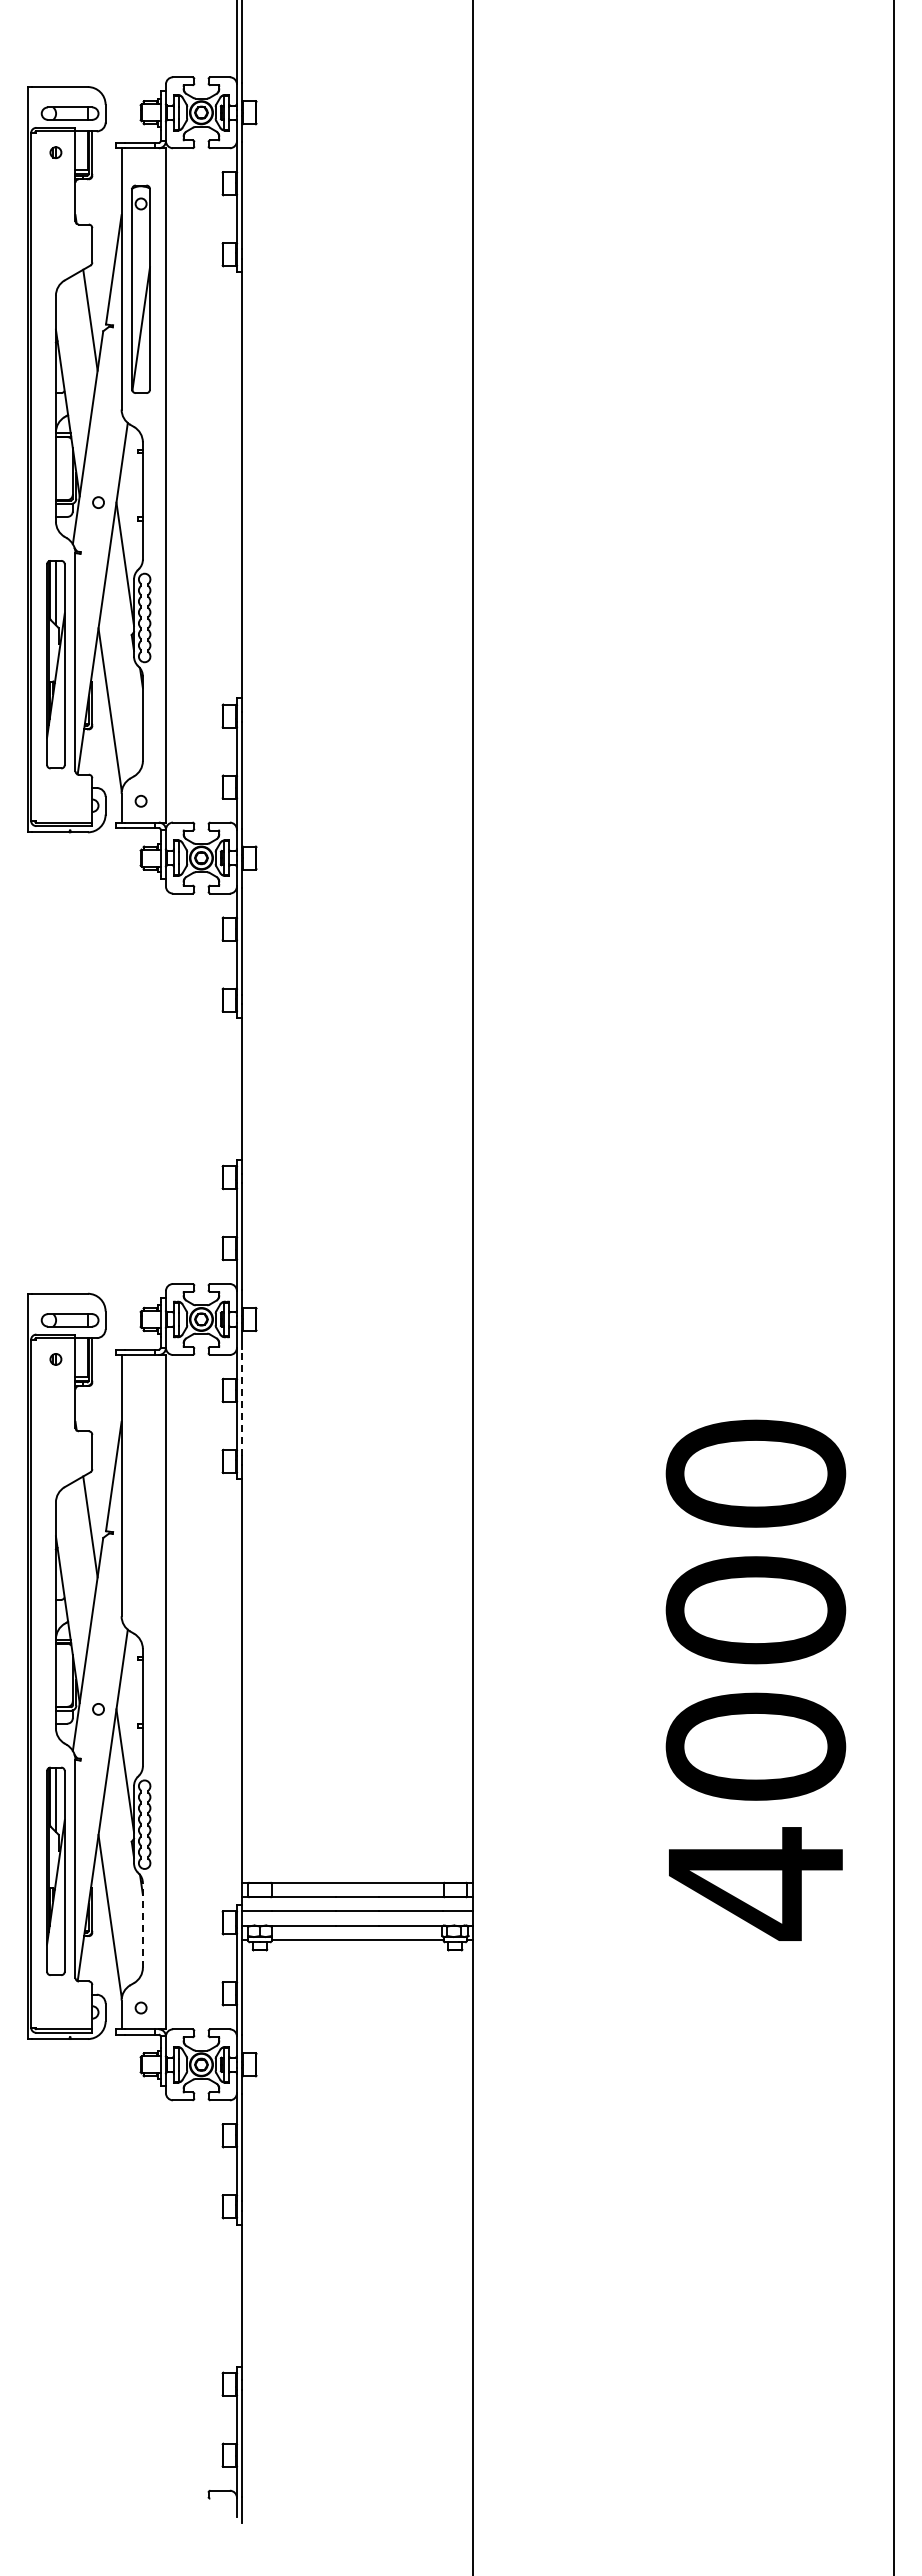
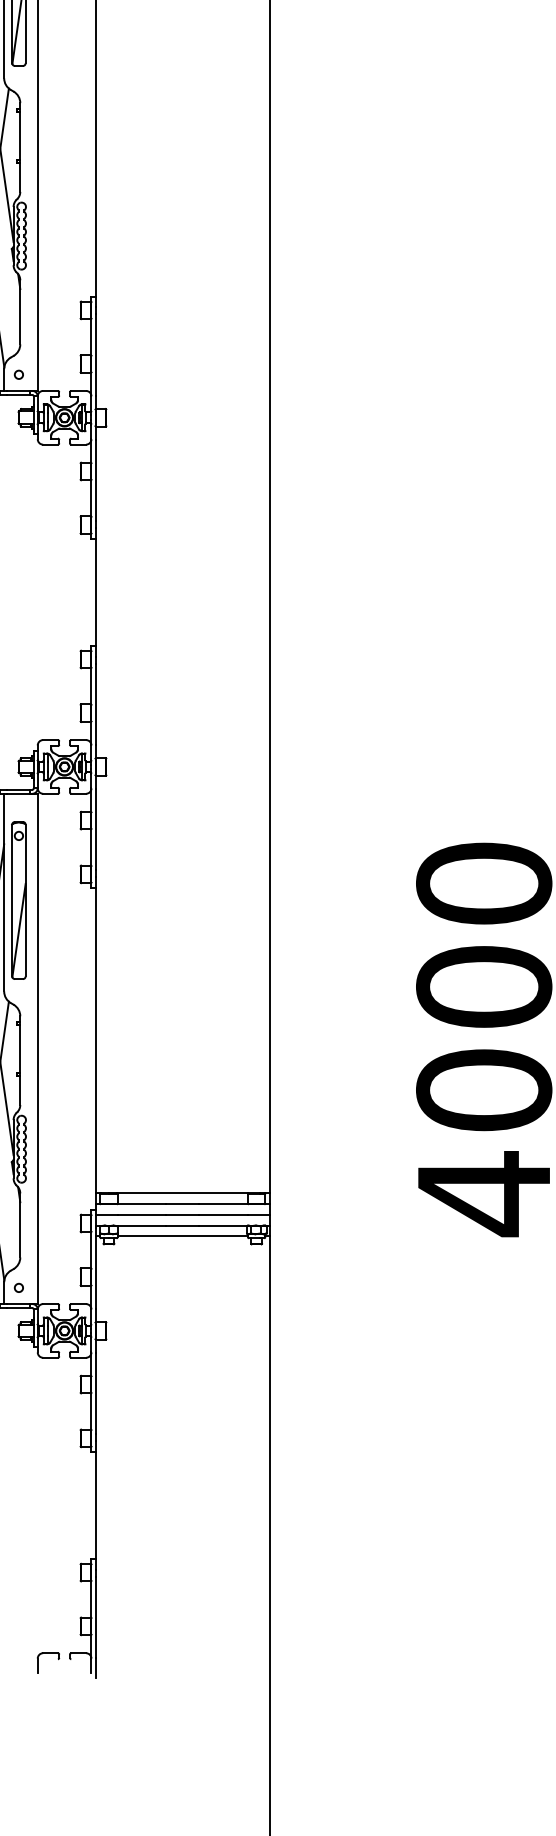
line: (242, 1402) -> (95, 829), dashed -> solid
part: (140, 1495) -> (18, 900), added
line: (142, 1924) -> (20, 1224), dashed -> solid
part: (180, 2491) -> (48, 1653), added

